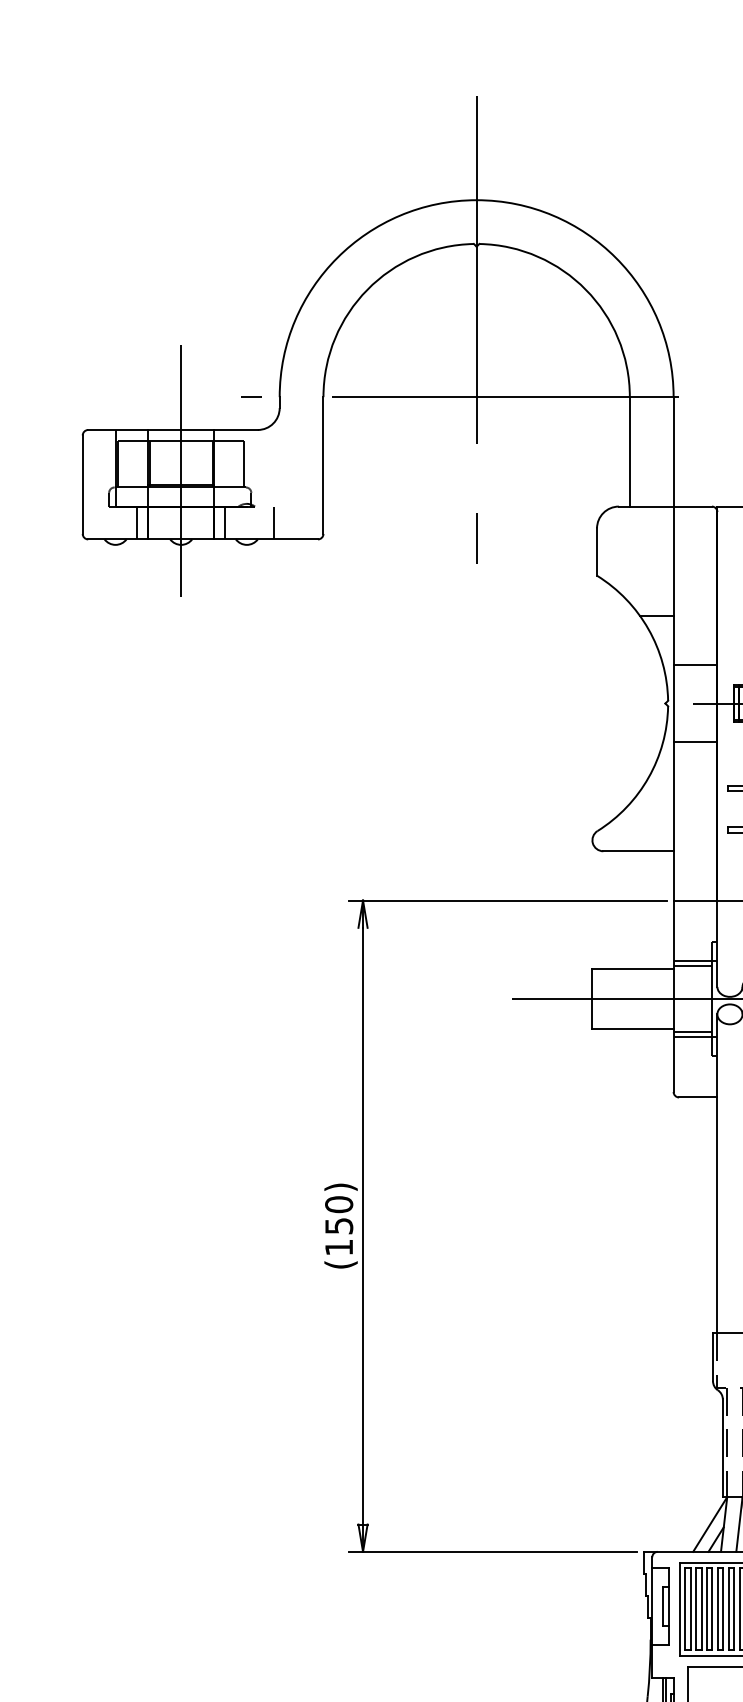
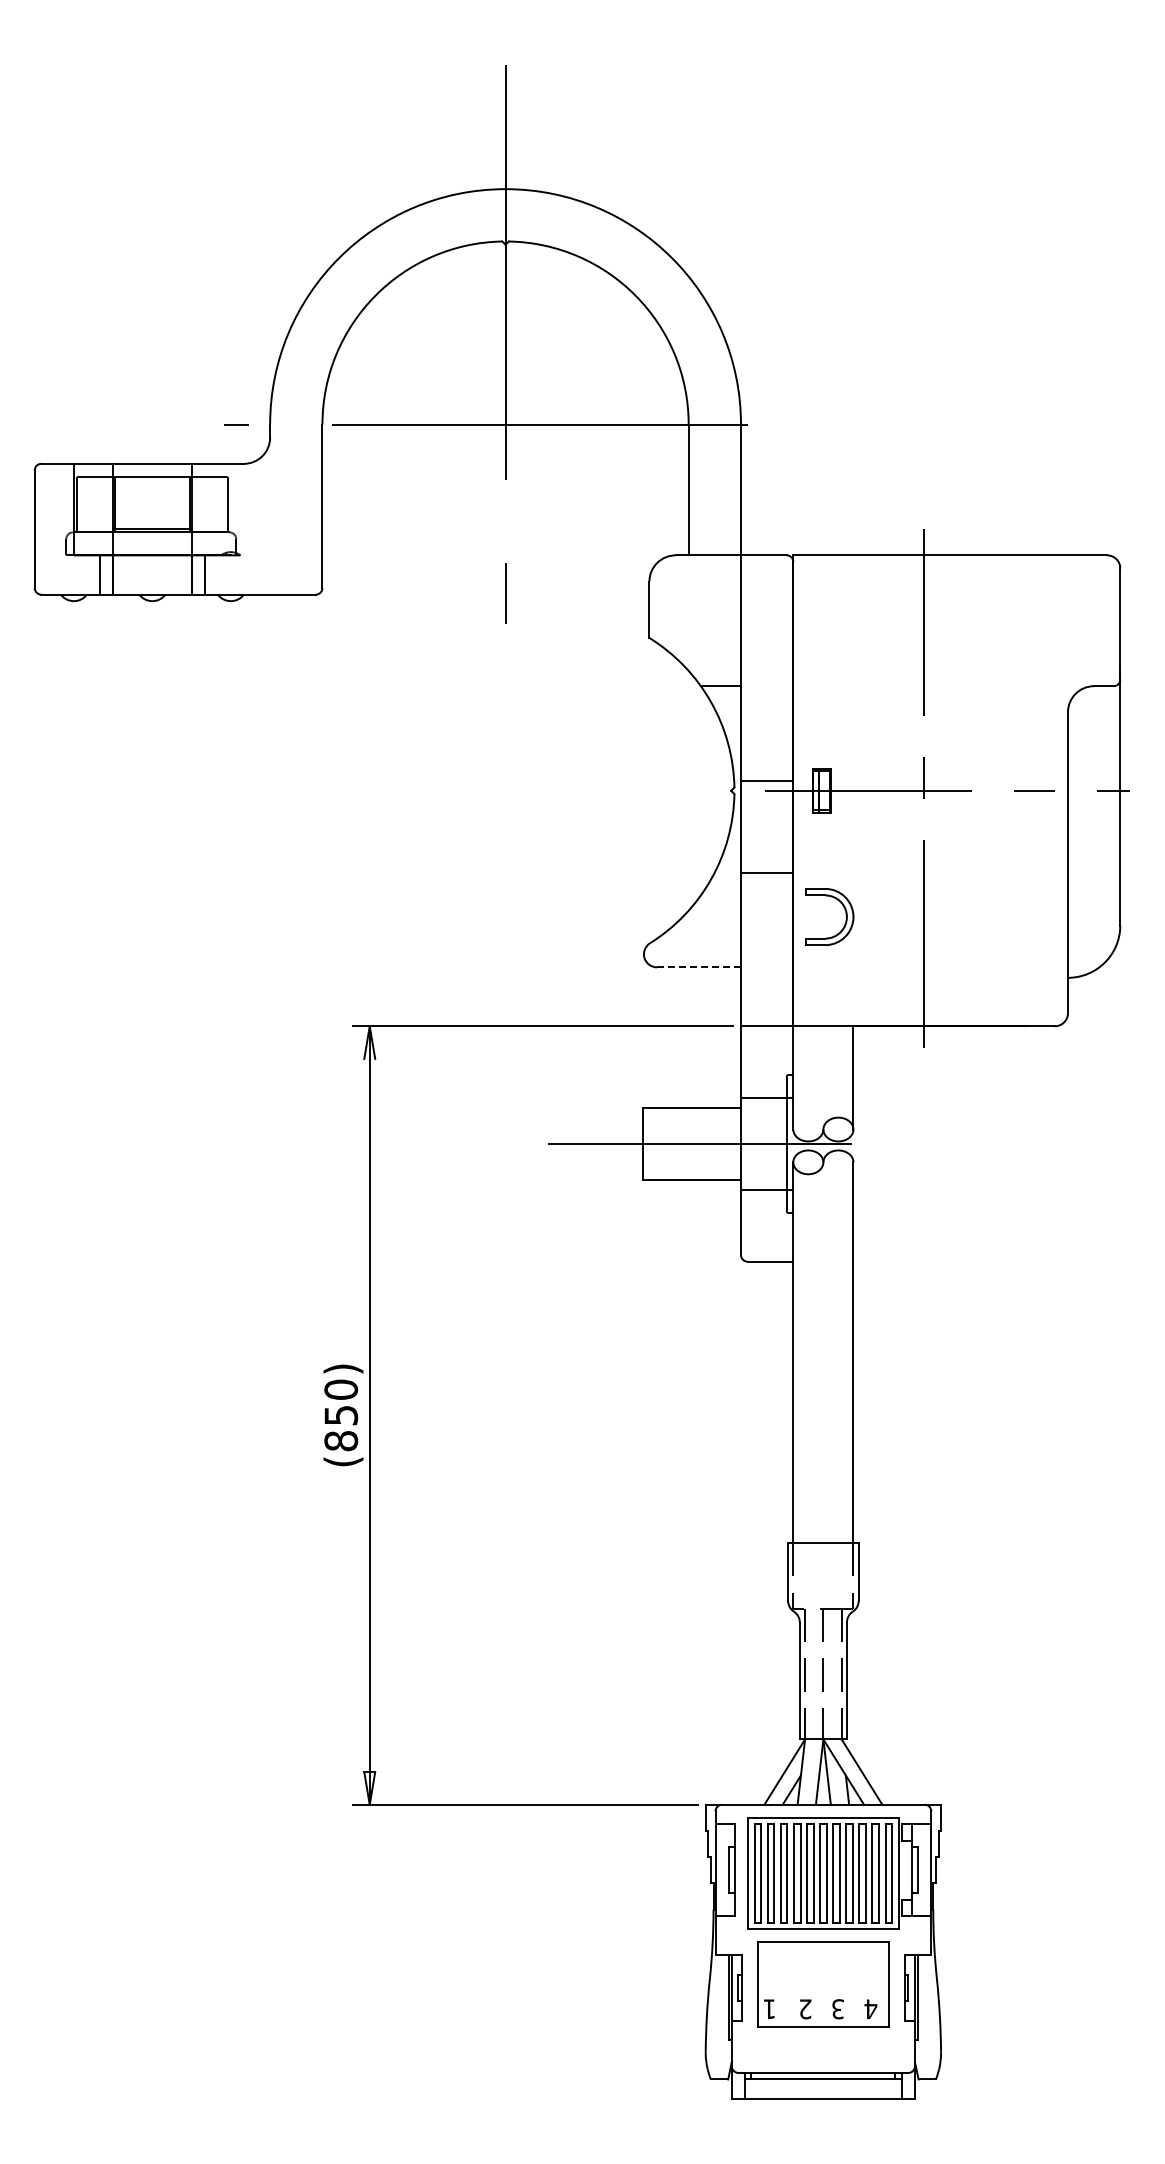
line: (181, 470) -> (152, 512), removed
line: (274, 522) -> (263, 574), removed
line: (695, 665) -> (767, 781), moved
line: (695, 741) -> (767, 872), moved
line: (638, 851) -> (699, 967), solid -> dashed
line: (692, 965) -> (763, 1104), removed
line: (692, 1032) -> (763, 1183), removed
text: (339, 1247) -> (341, 1441), (150) -> (850)

